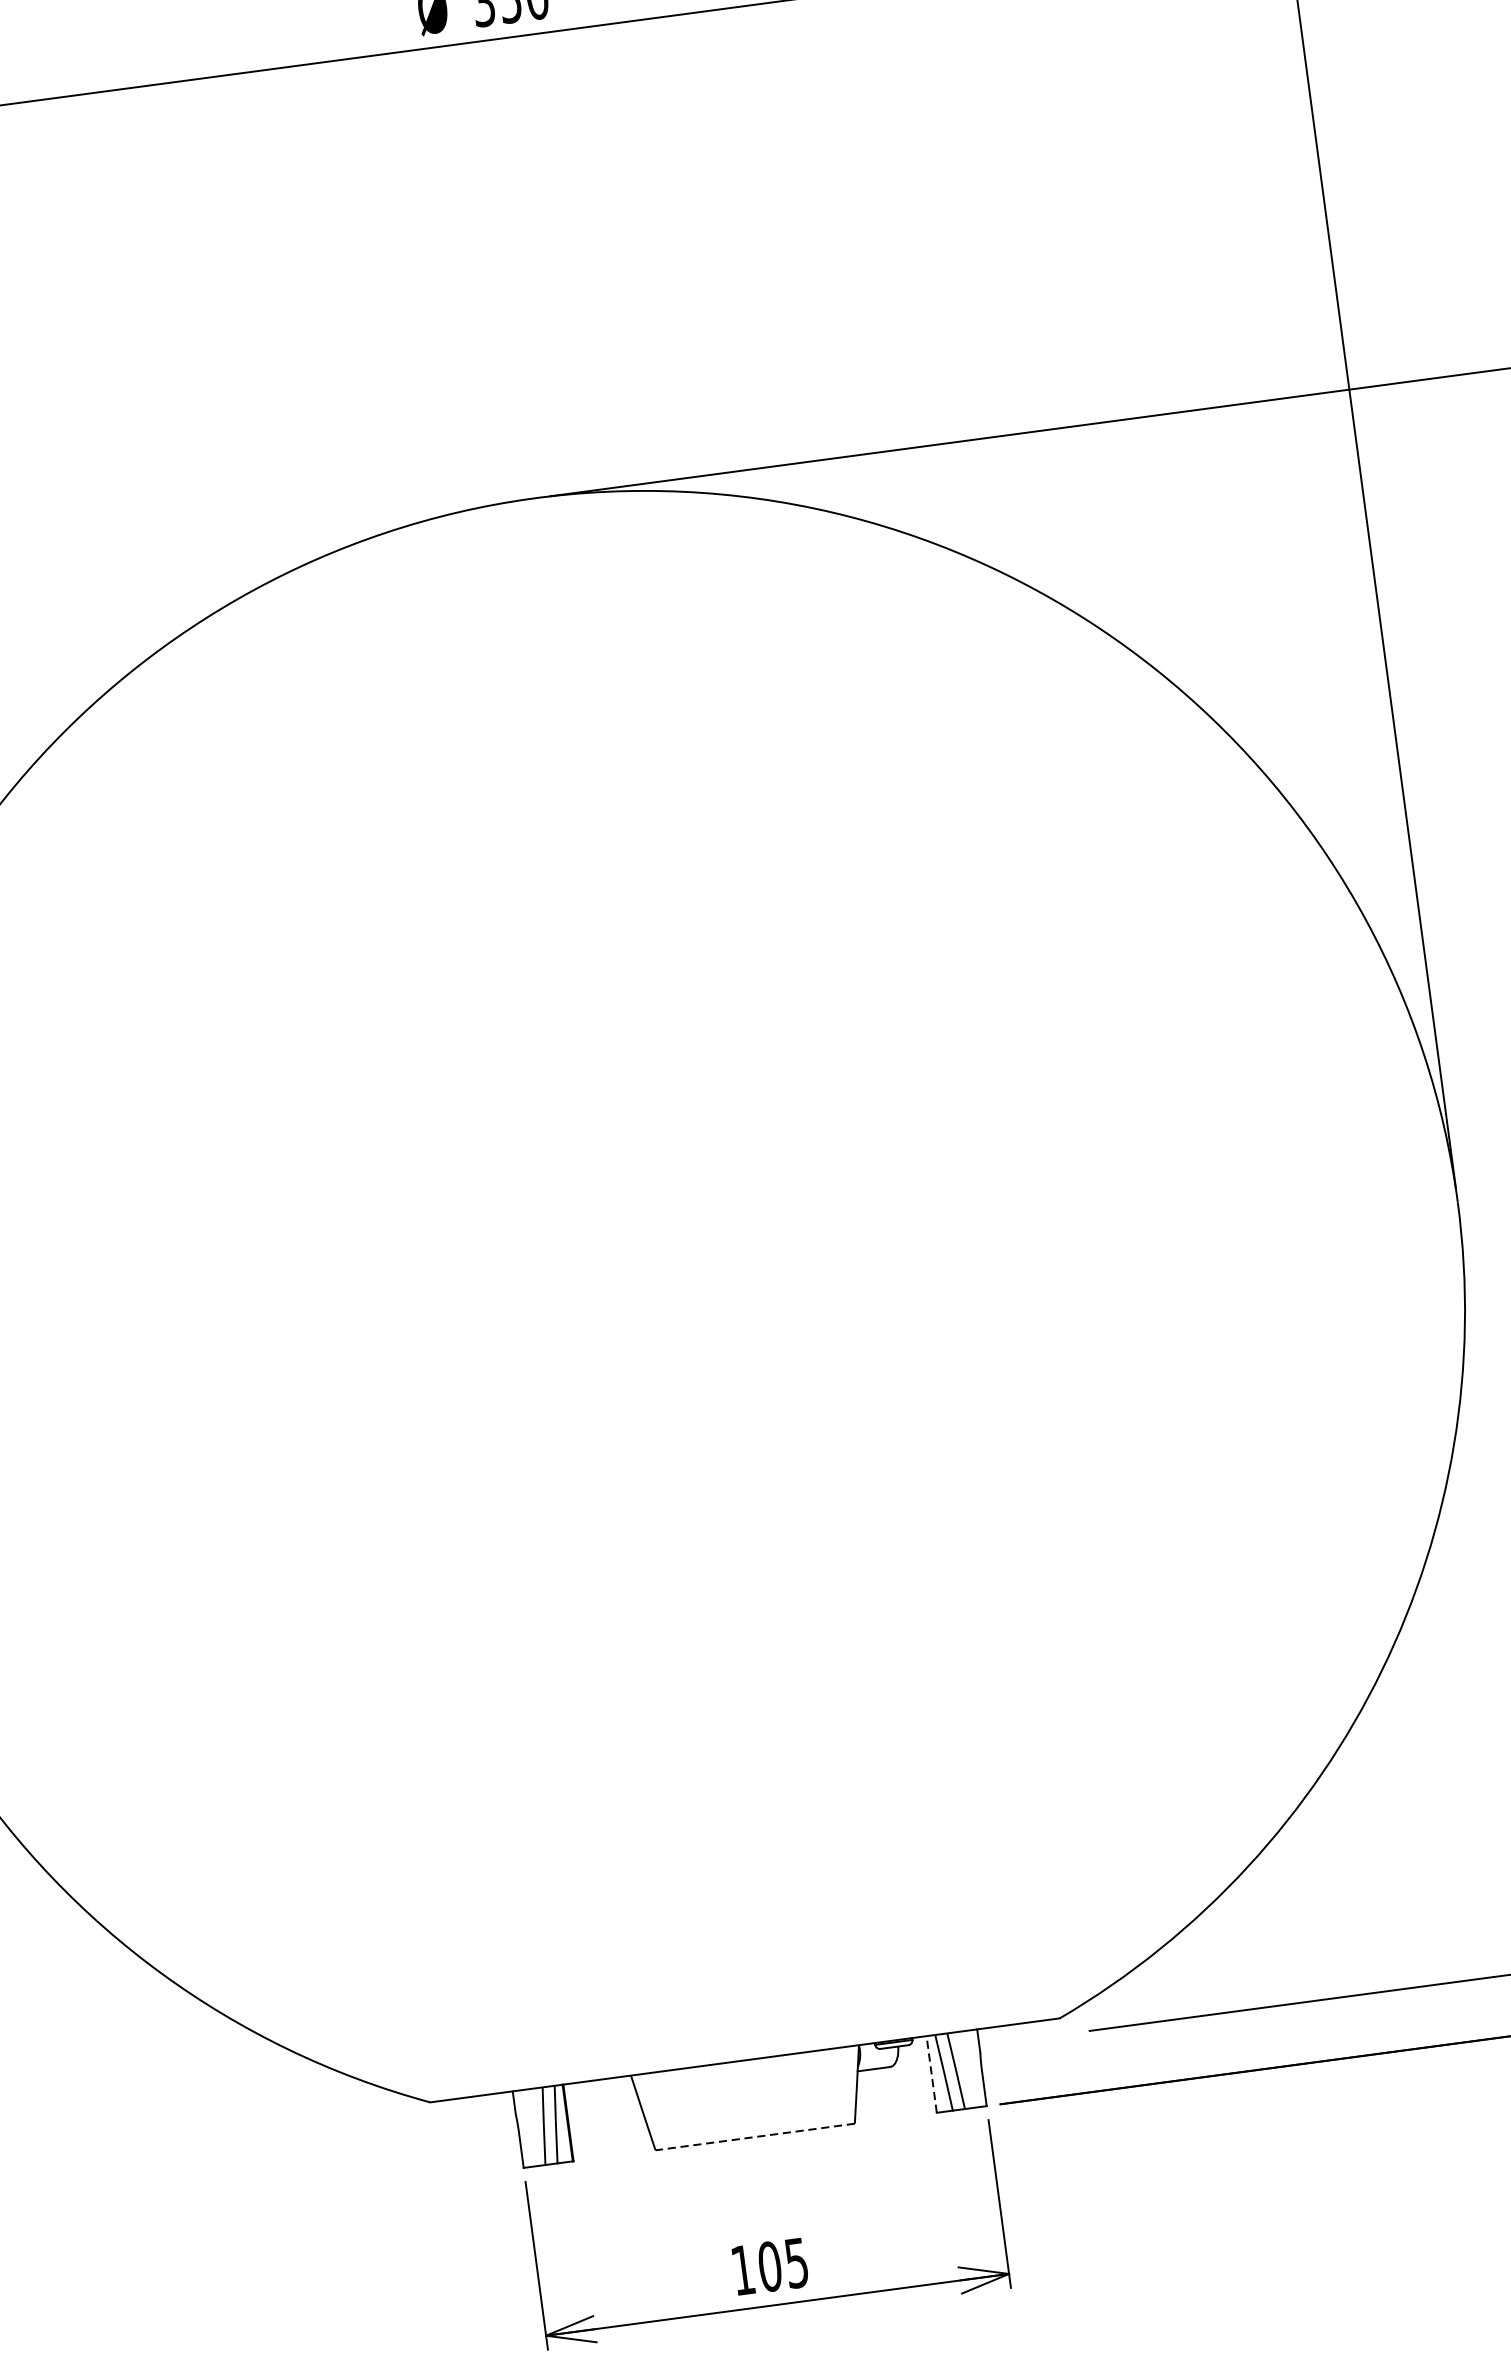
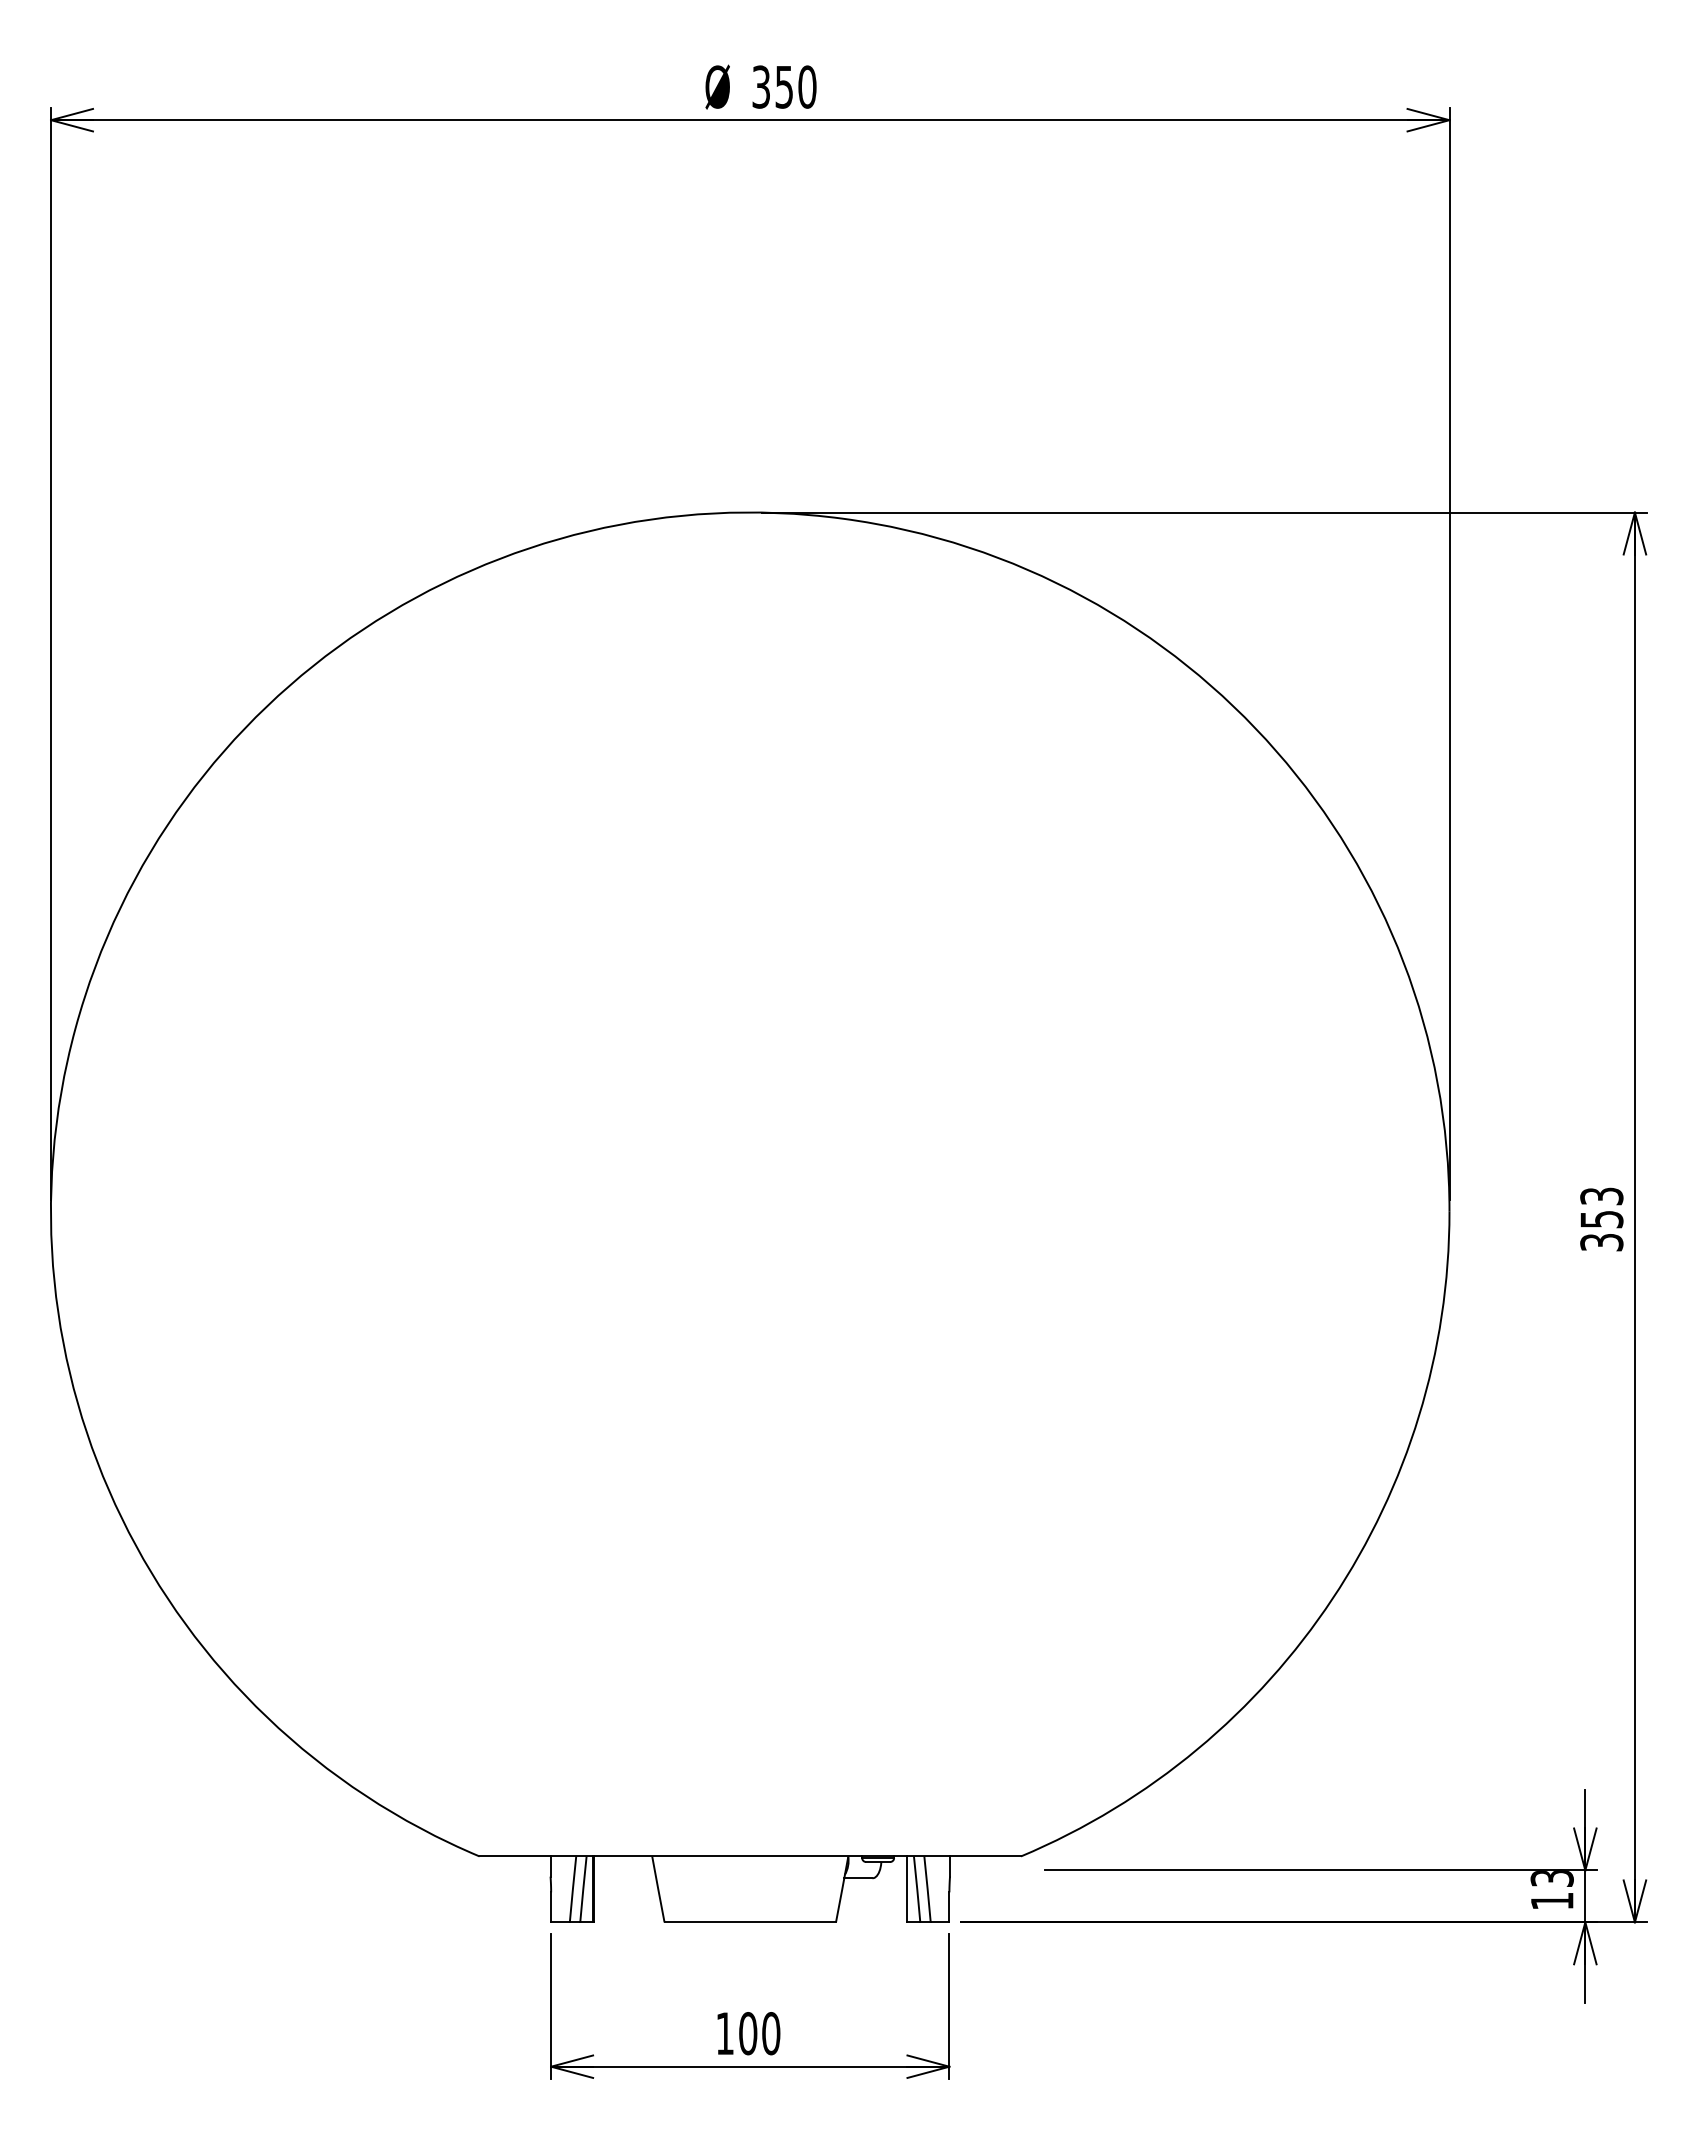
line: (931, 2074) -> (906, 1889), dashed -> solid
line: (755, 2137) -> (750, 1922), dashed -> solid
text: (797, 2262) -> (771, 2033), 105 -> 100

